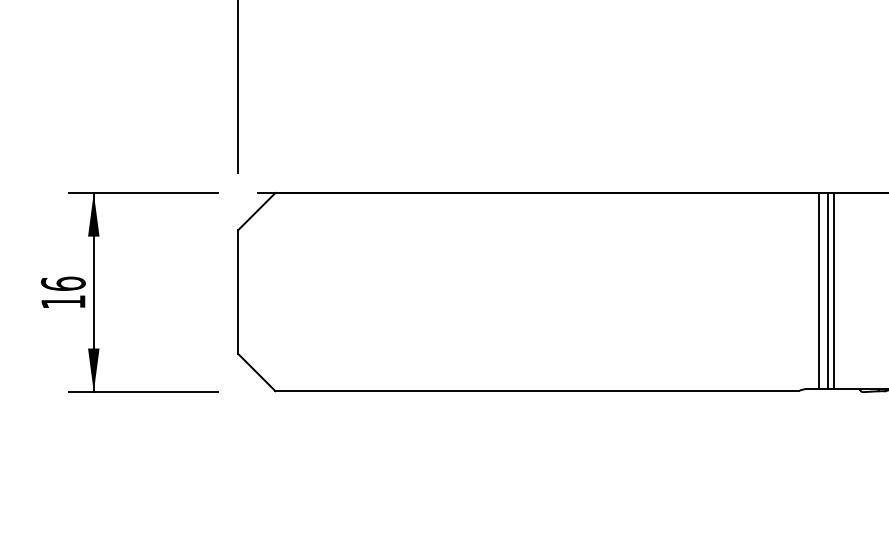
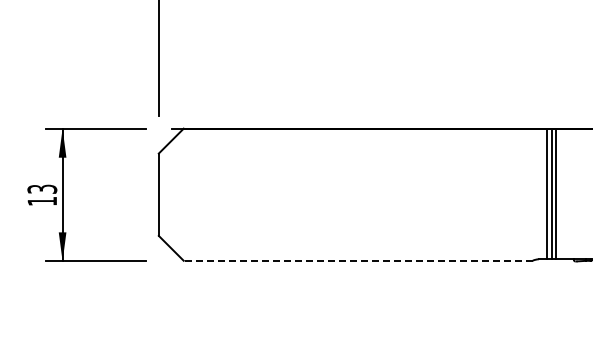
text: (63, 282) -> (42, 188), 16 -> 13
line: (537, 390) -> (358, 260), solid -> dashed

